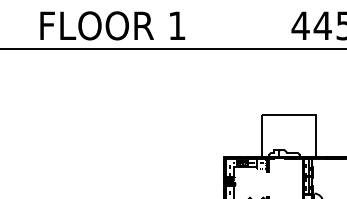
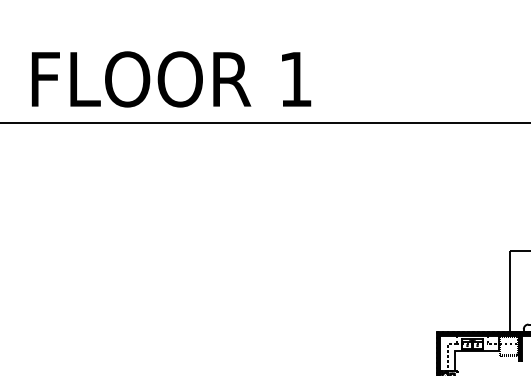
text: (112, 25) -> (170, 78), moved

